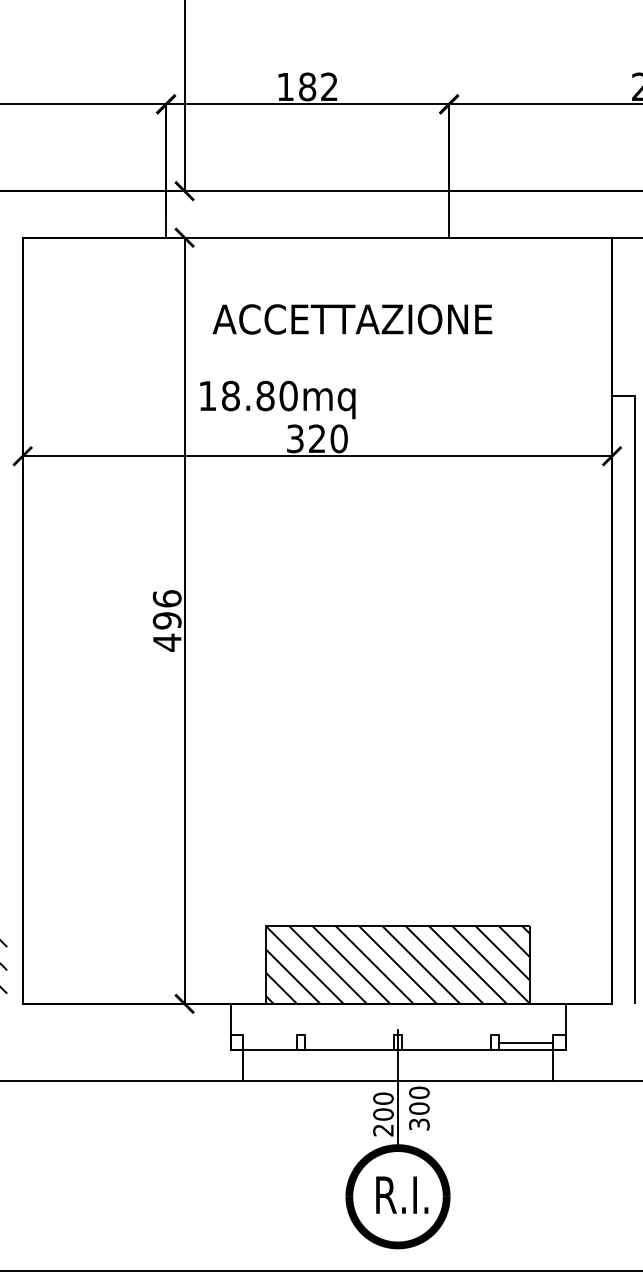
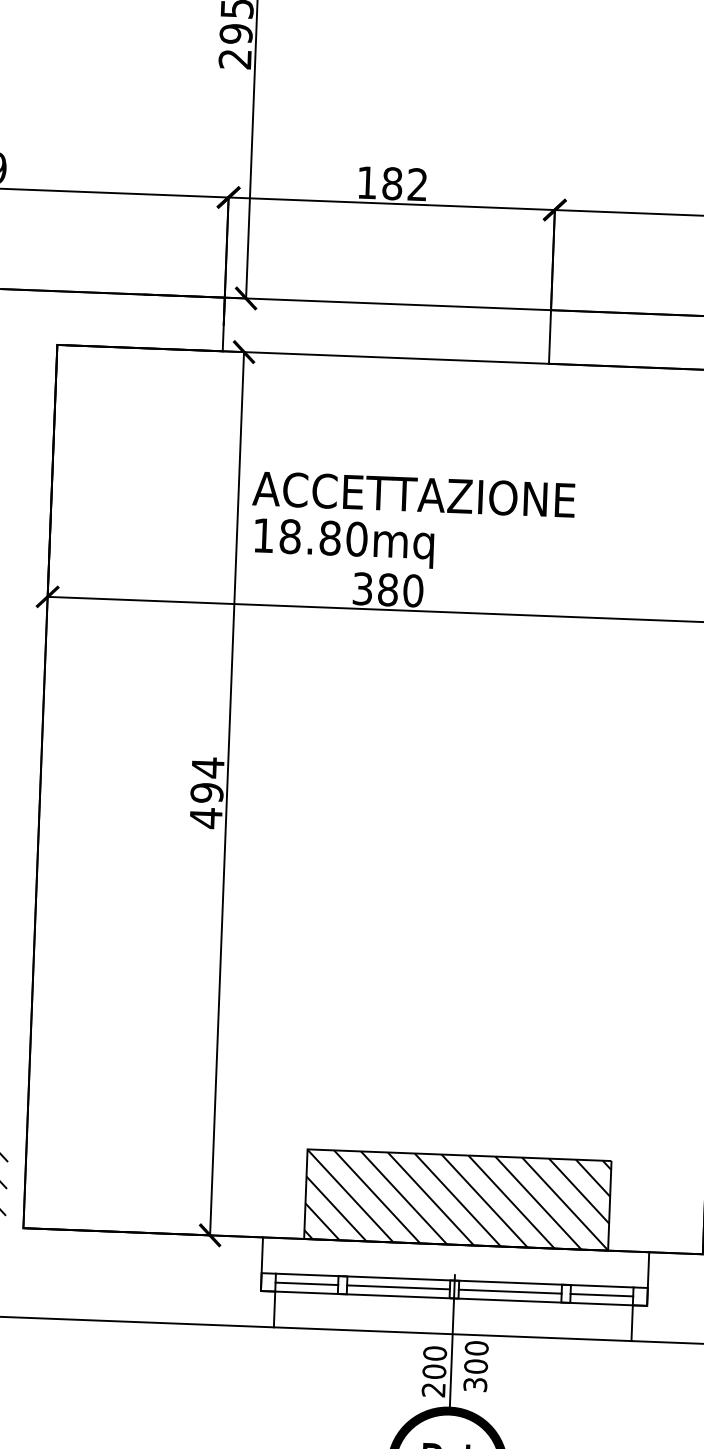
text: (352, 319) -> (413, 494), moved
text: (316, 438) -> (387, 589), 320 -> 380
text: (166, 598) -> (207, 767), 496 -> 494
line: (397, 1034) -> (454, 1280), added
line: (269, 1042) -> (306, 1283), added
line: (349, 1042) -> (398, 1287), added
line: (446, 1042) -> (510, 1291), added

